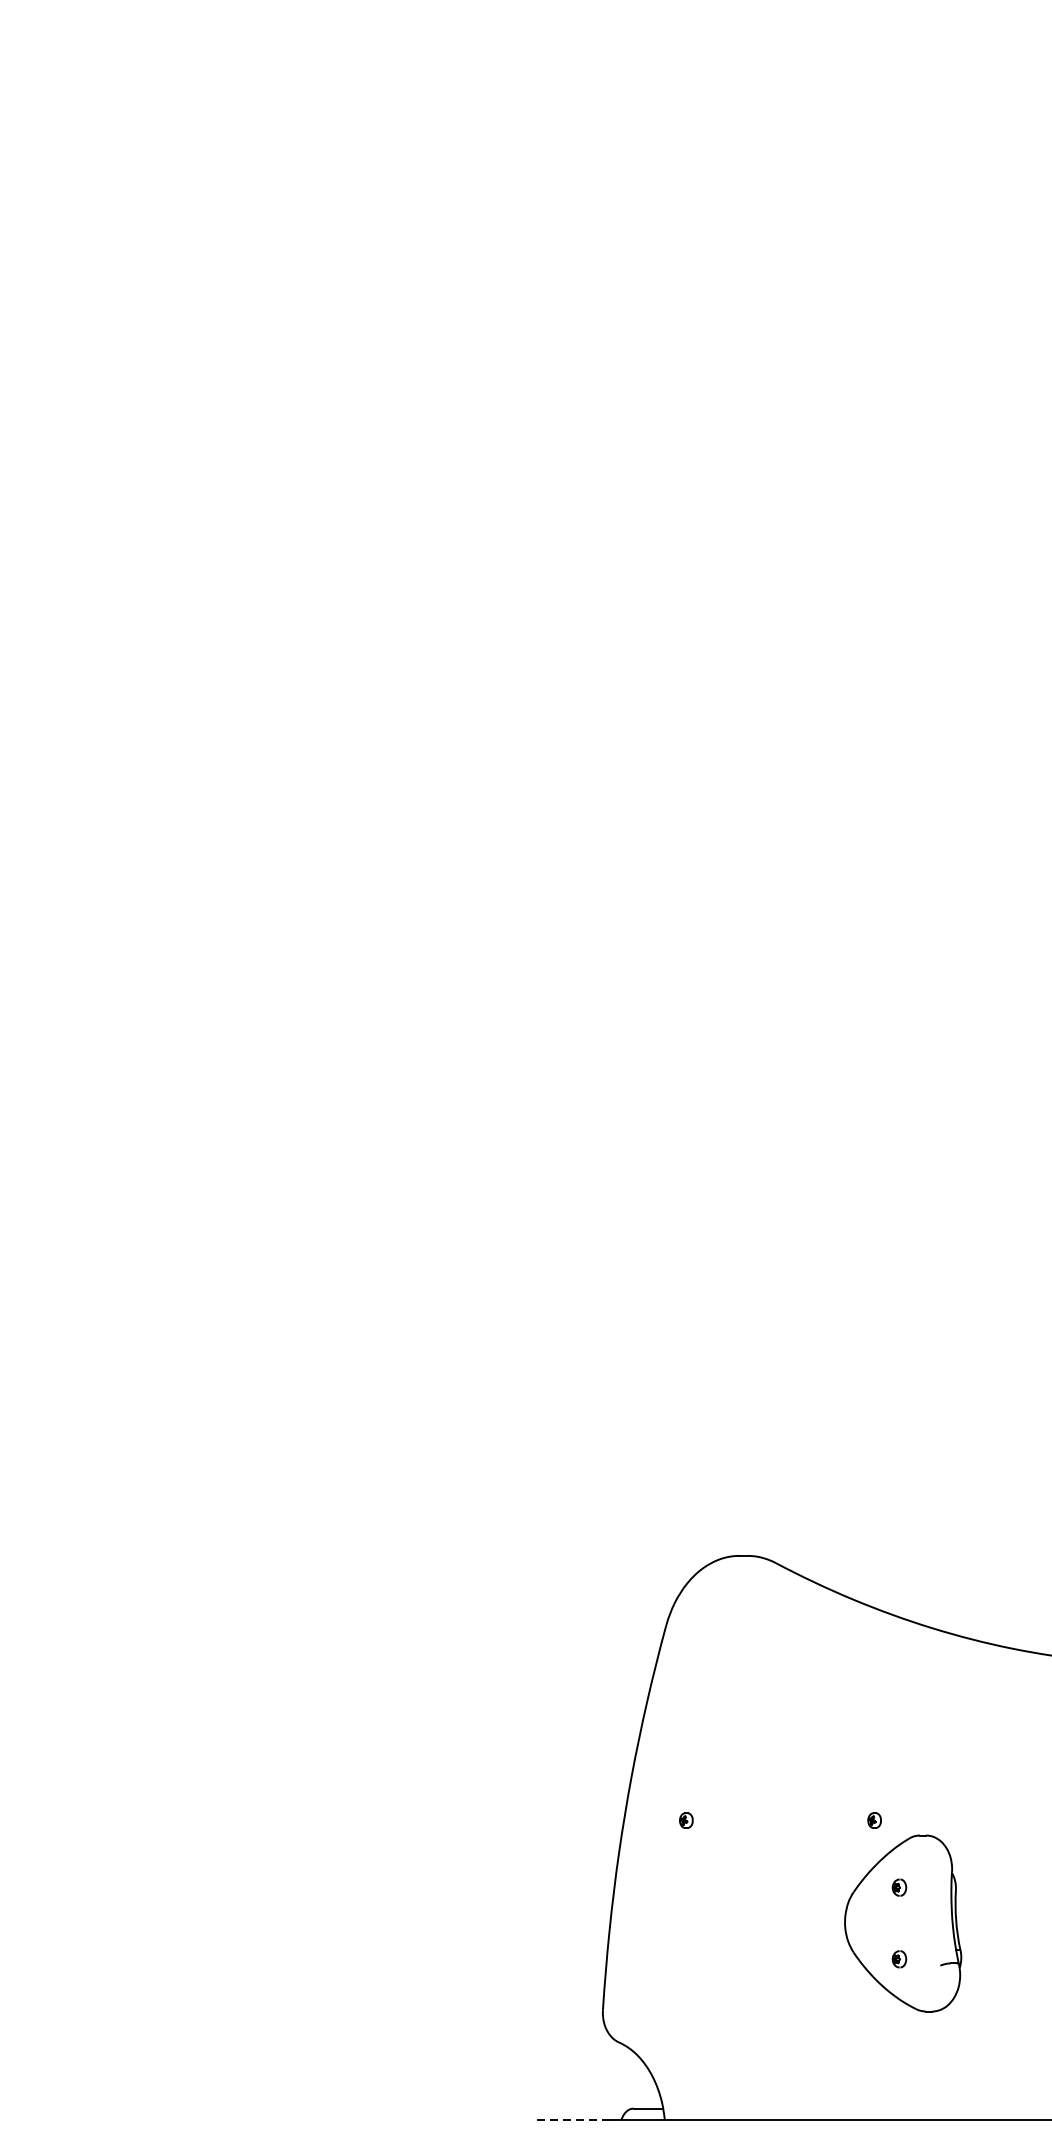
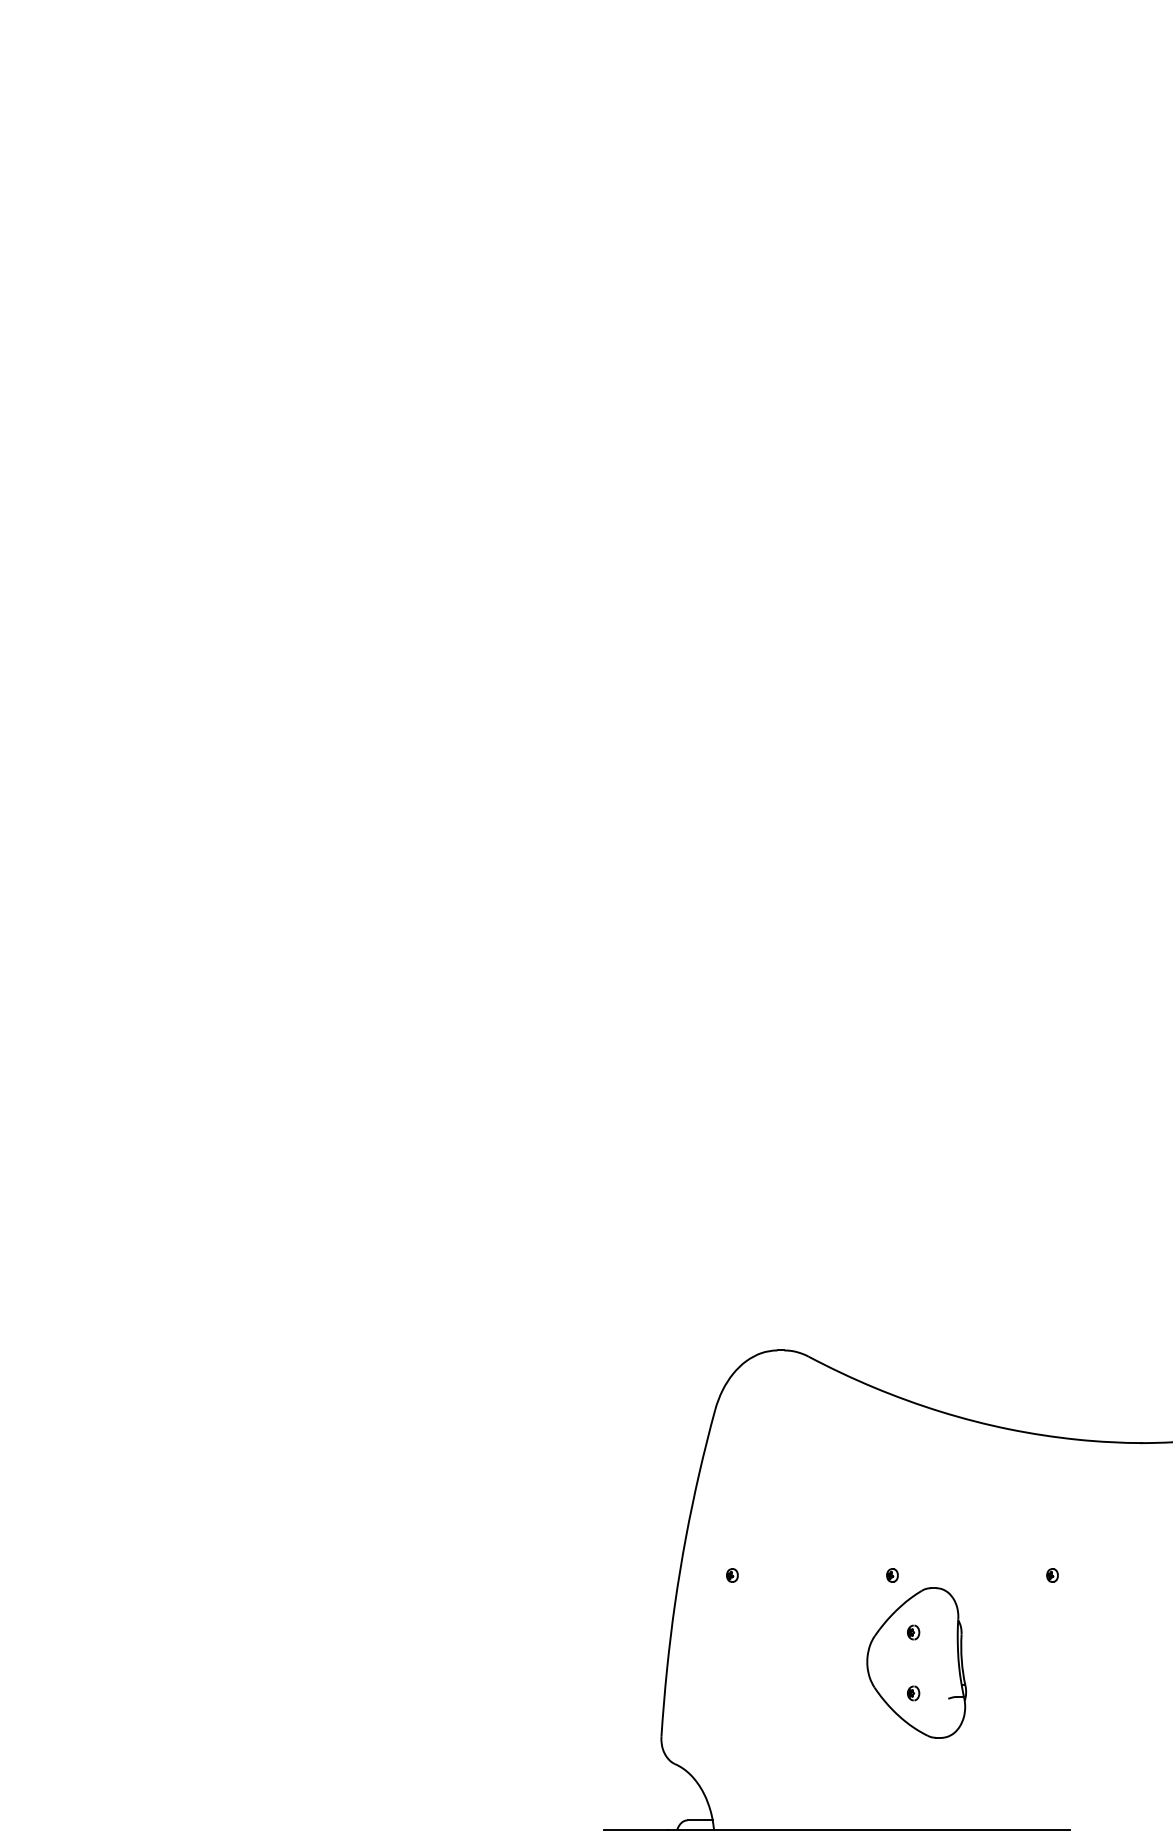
line: (572, 2119) -> (635, 1829), dashed -> solid

